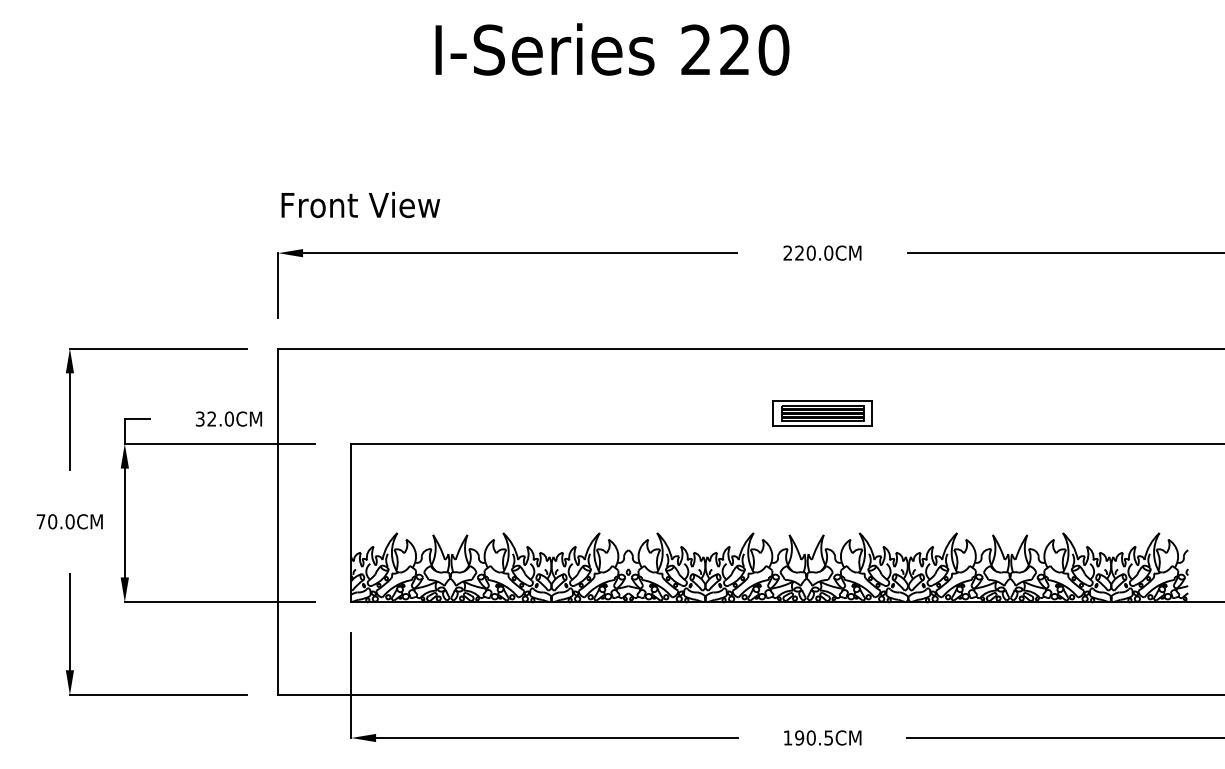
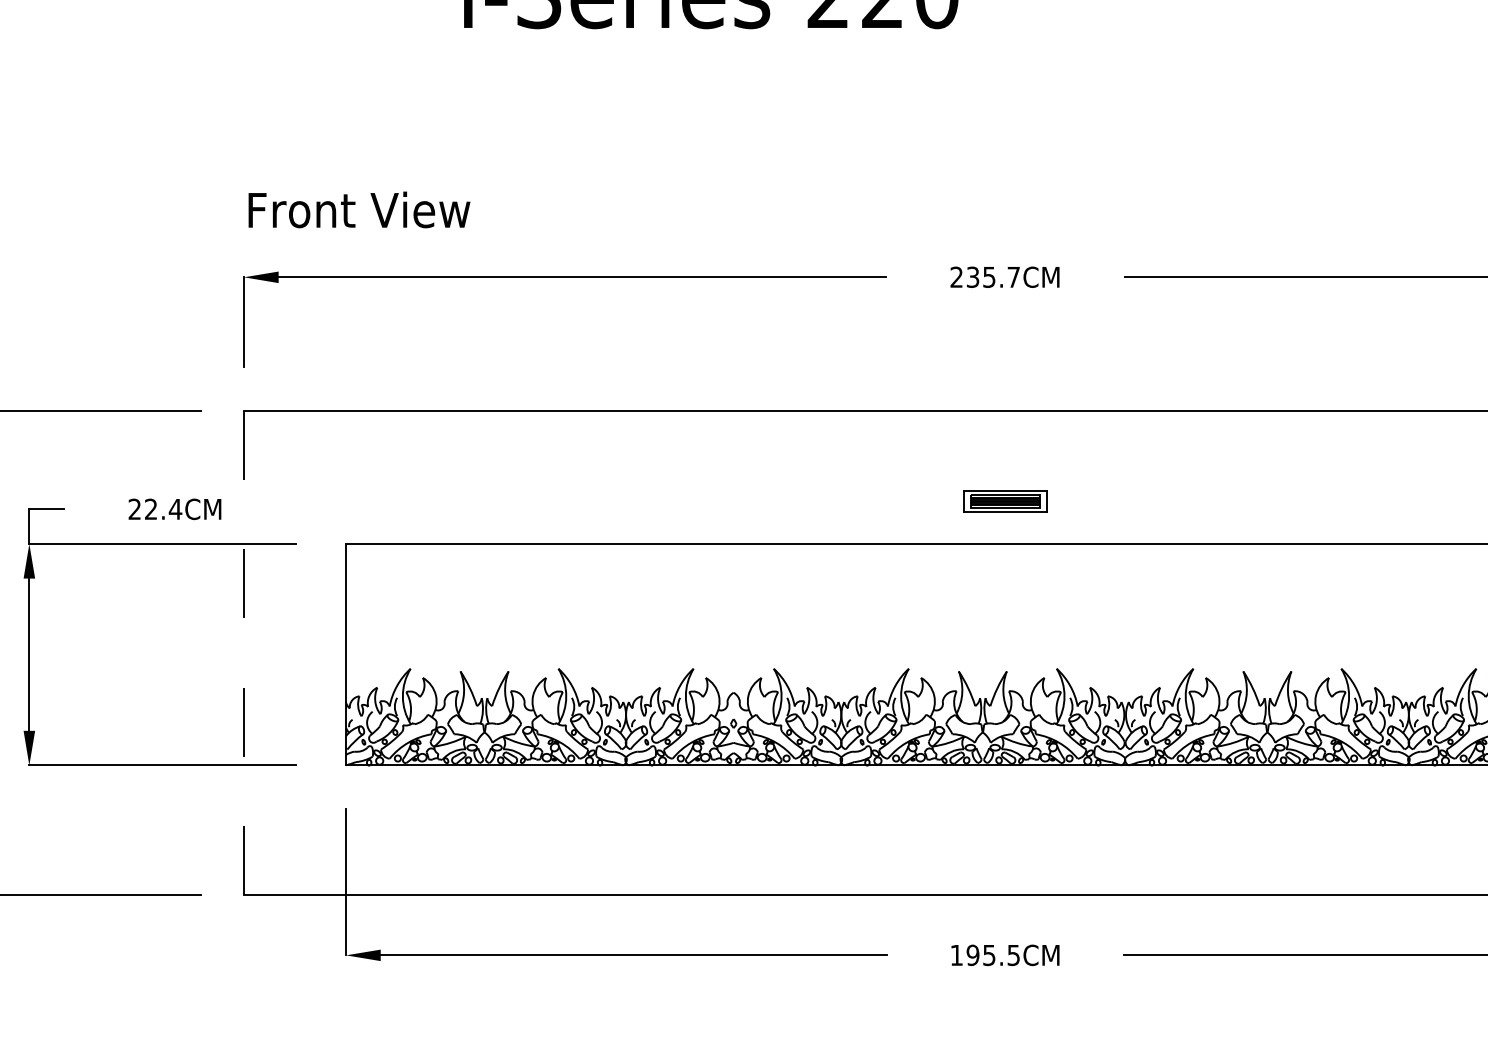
text: (814, 252) -> (993, 276), 220.0CM -> 235.7CM
part: (822, 413) -> (1005, 501), size x0.6
text: (215, 418) -> (156, 508), 32.0CM -> 22.4CM
line: (278, 521) -> (244, 652), solid -> dashed
text: (810, 737) -> (988, 954), 190.5CM -> 195.5CM

